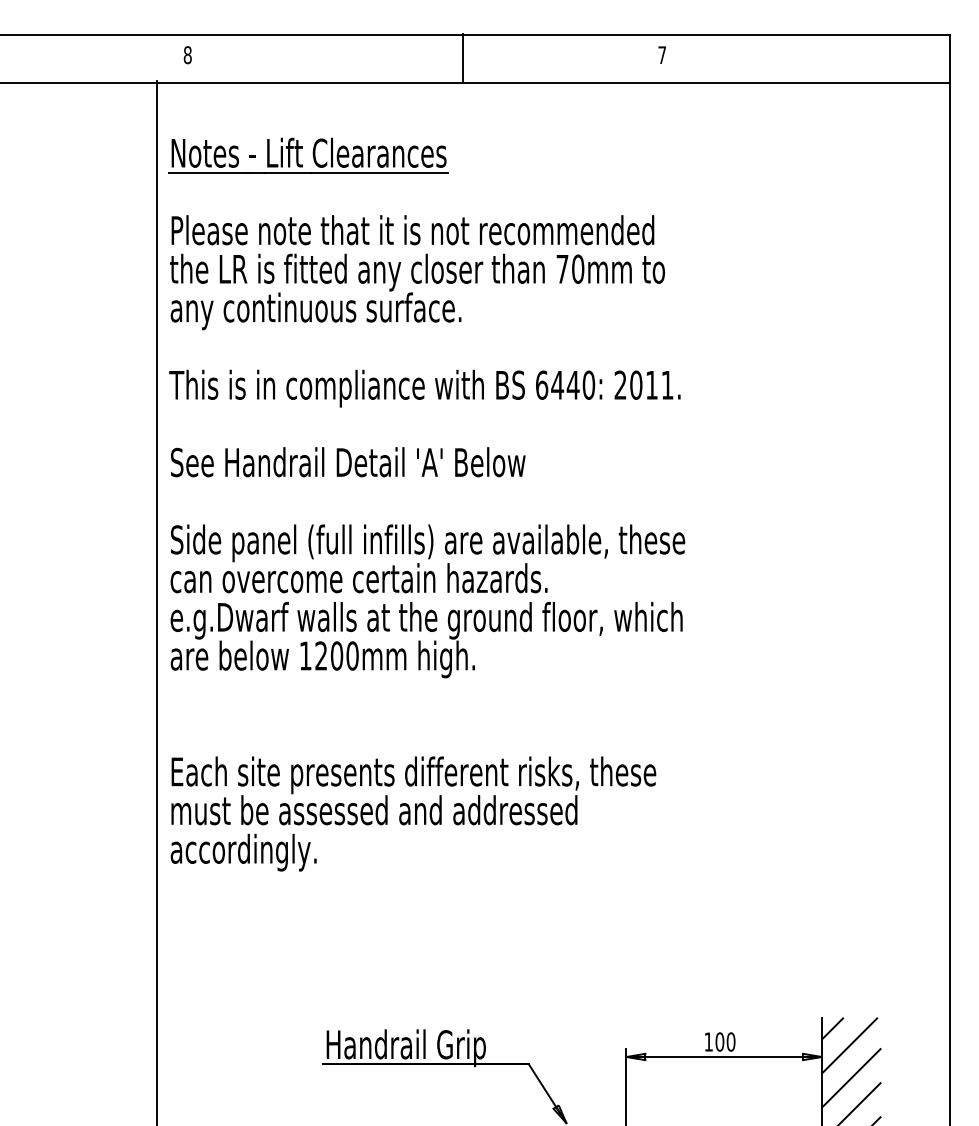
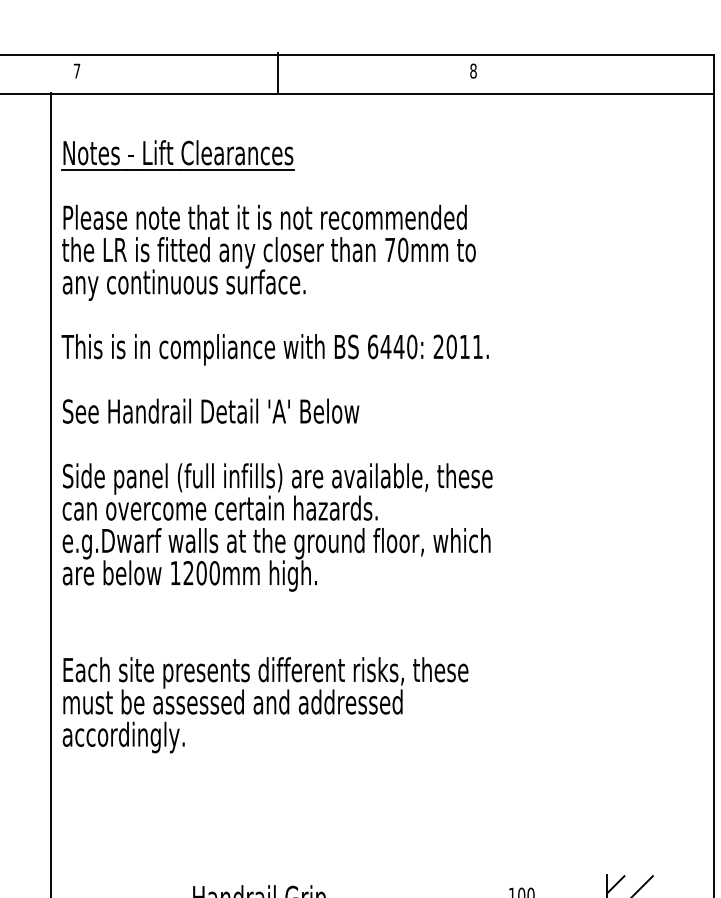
text: (187, 55) -> (76, 71), 8 -> 7
text: (662, 55) -> (473, 71), 7 -> 8
line: (462, 57) -> (277, 73), moved

